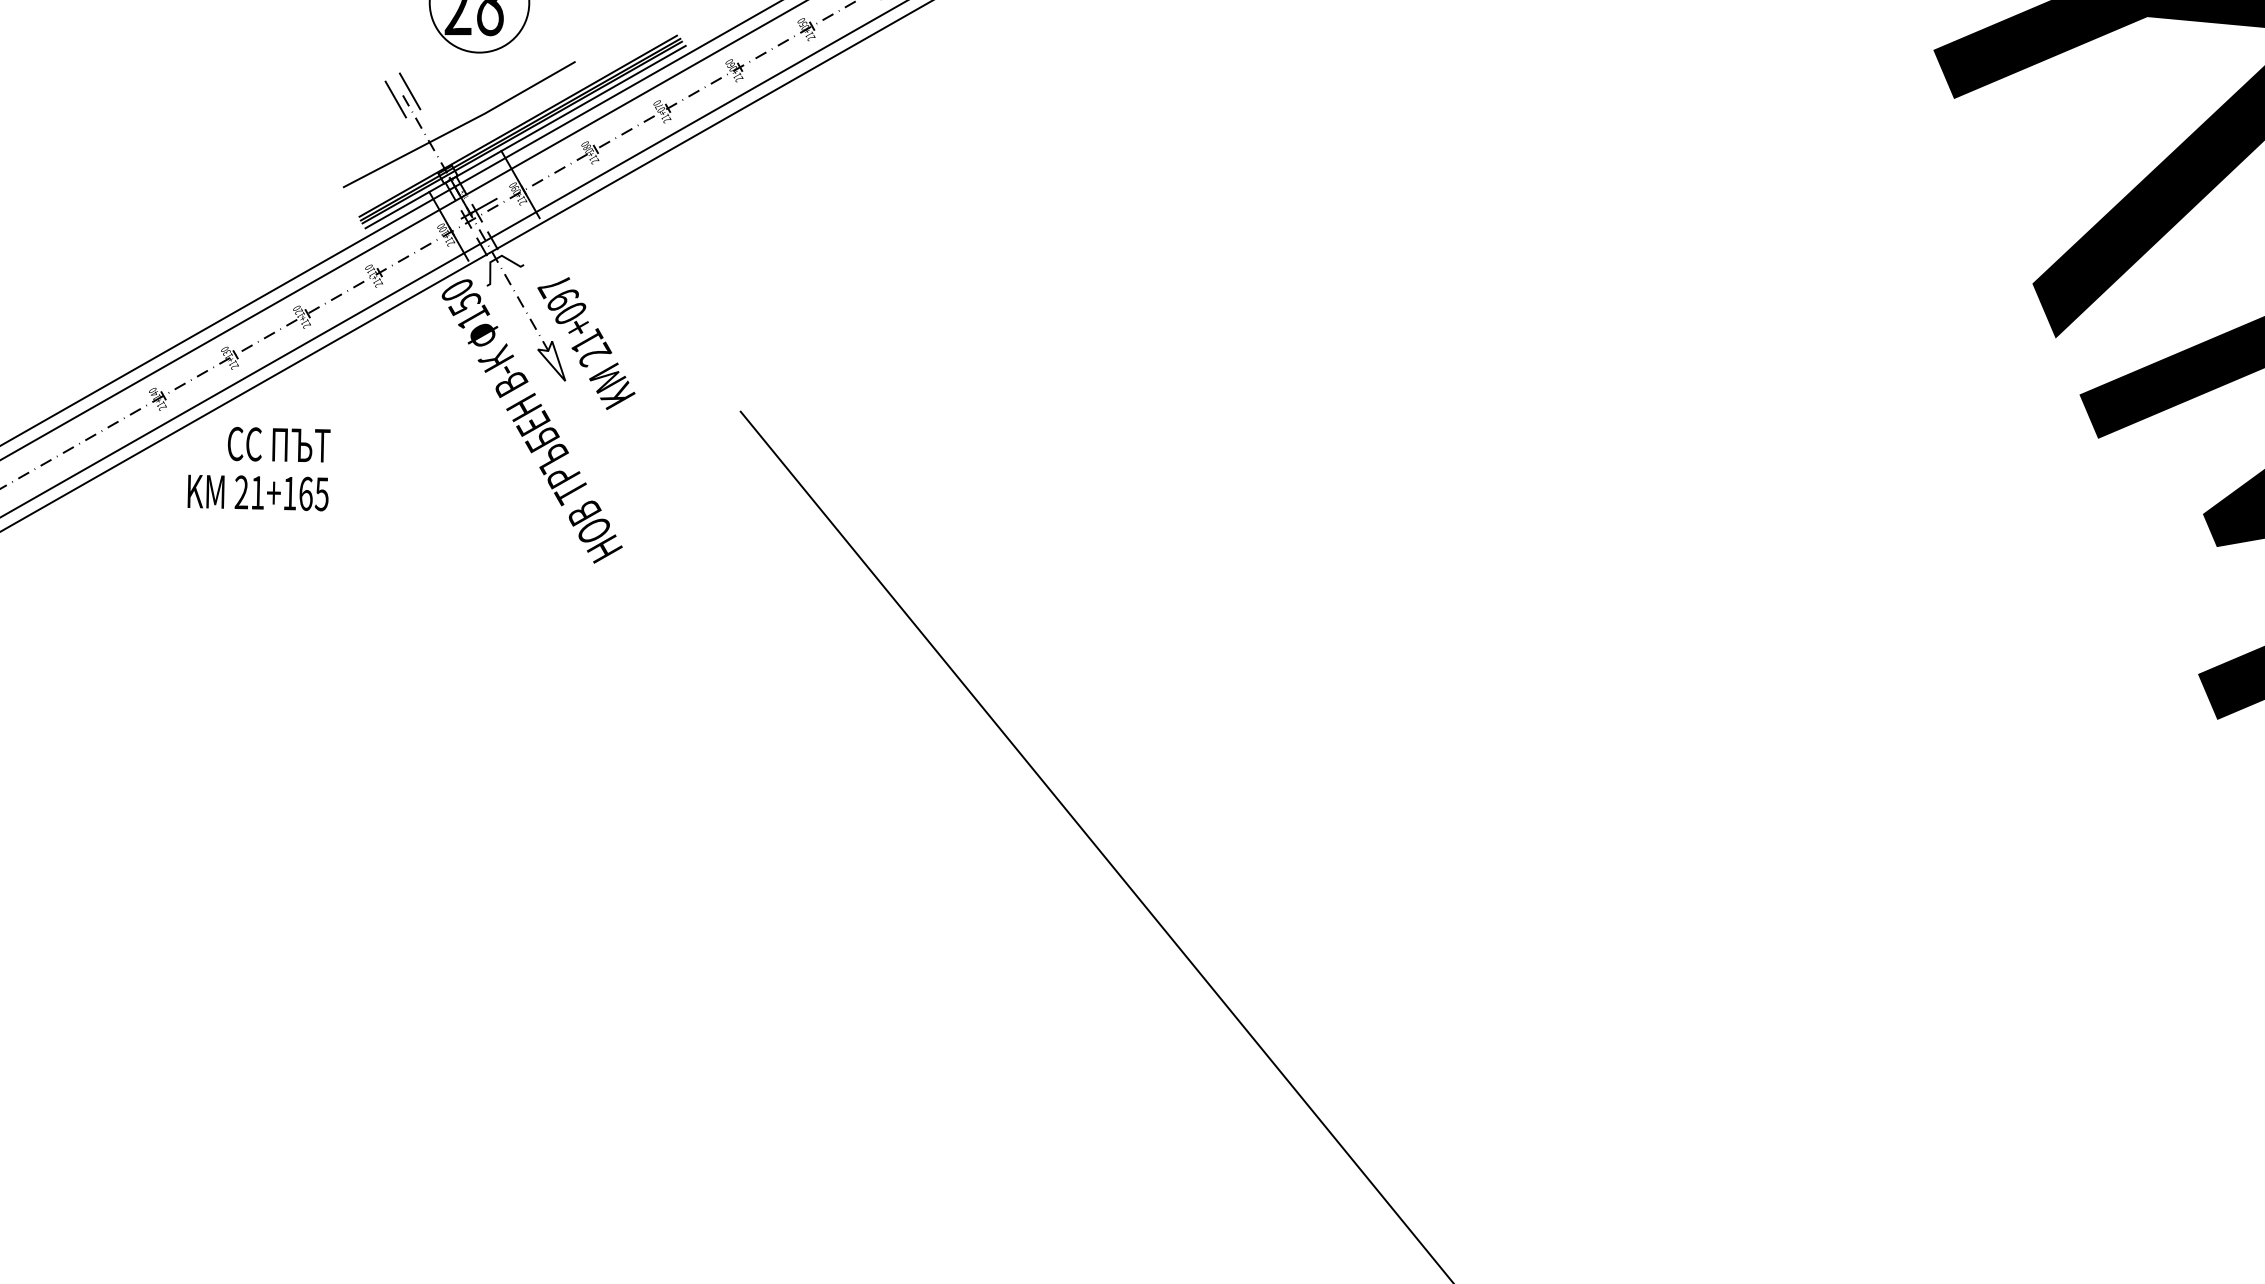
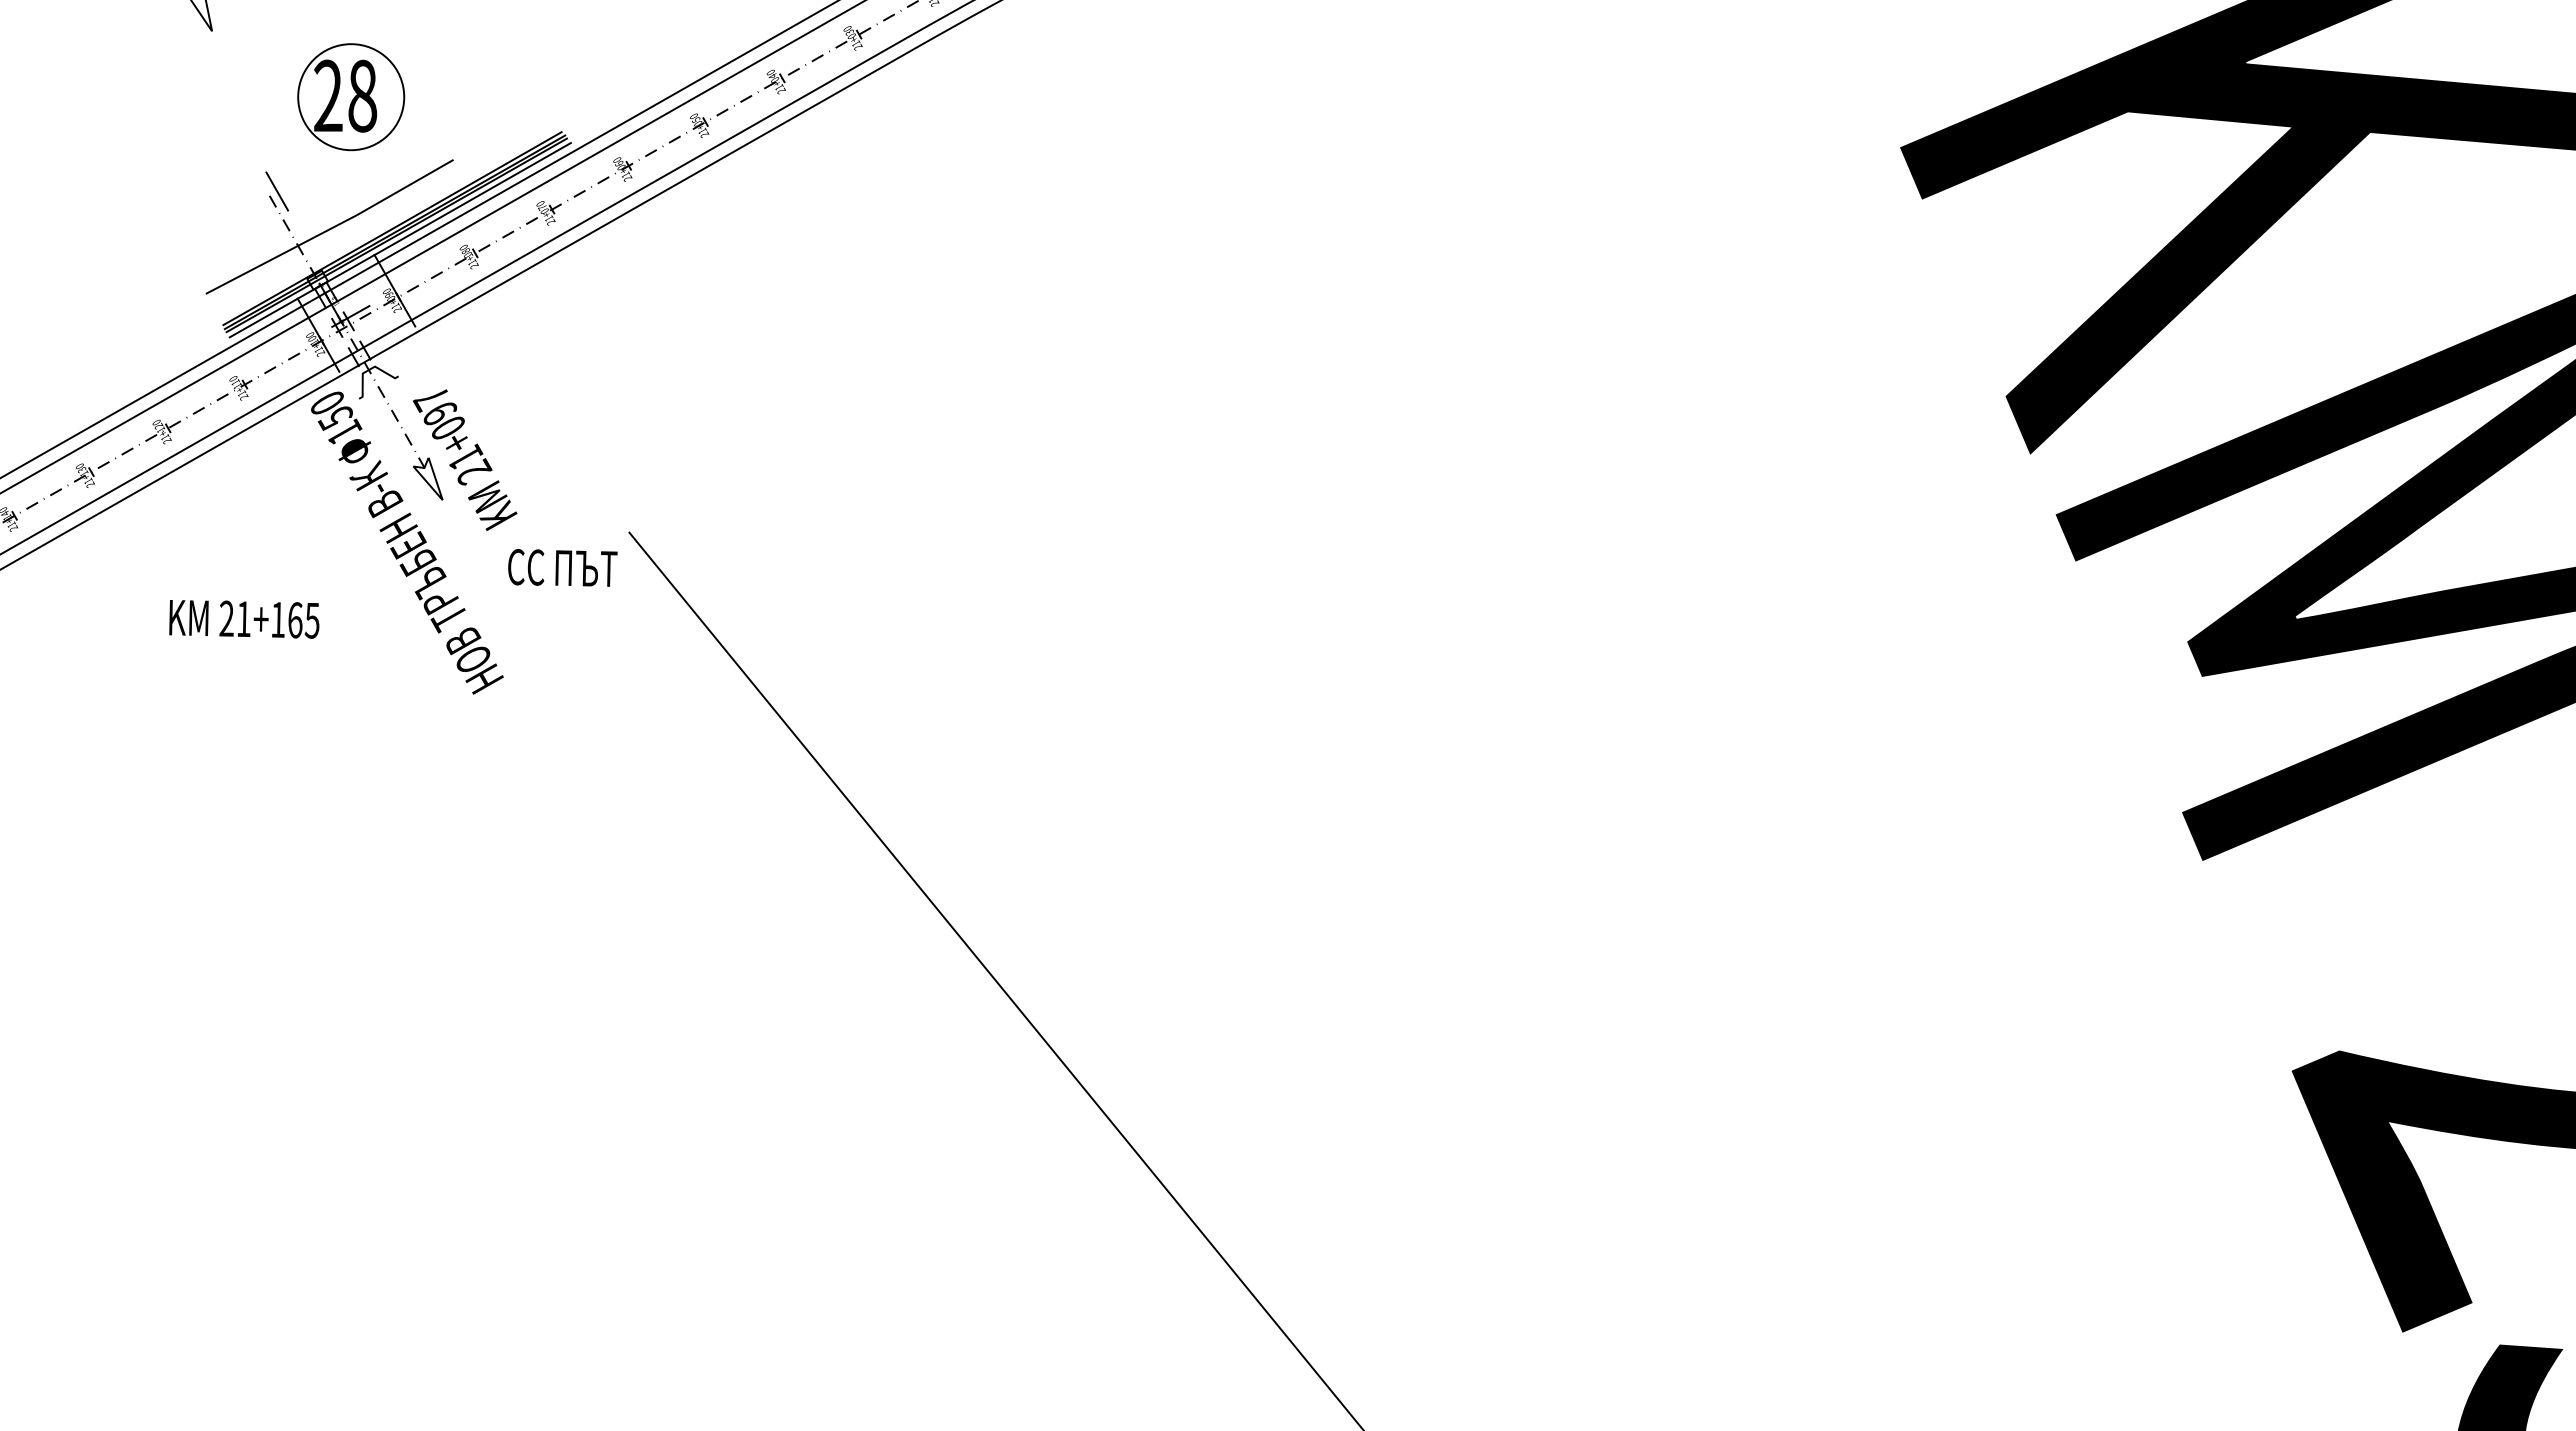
line: (395, 99) -> (261, 200), removed
text: (278, 444) -> (562, 567), moved
text: (258, 493) -> (244, 619), moved

